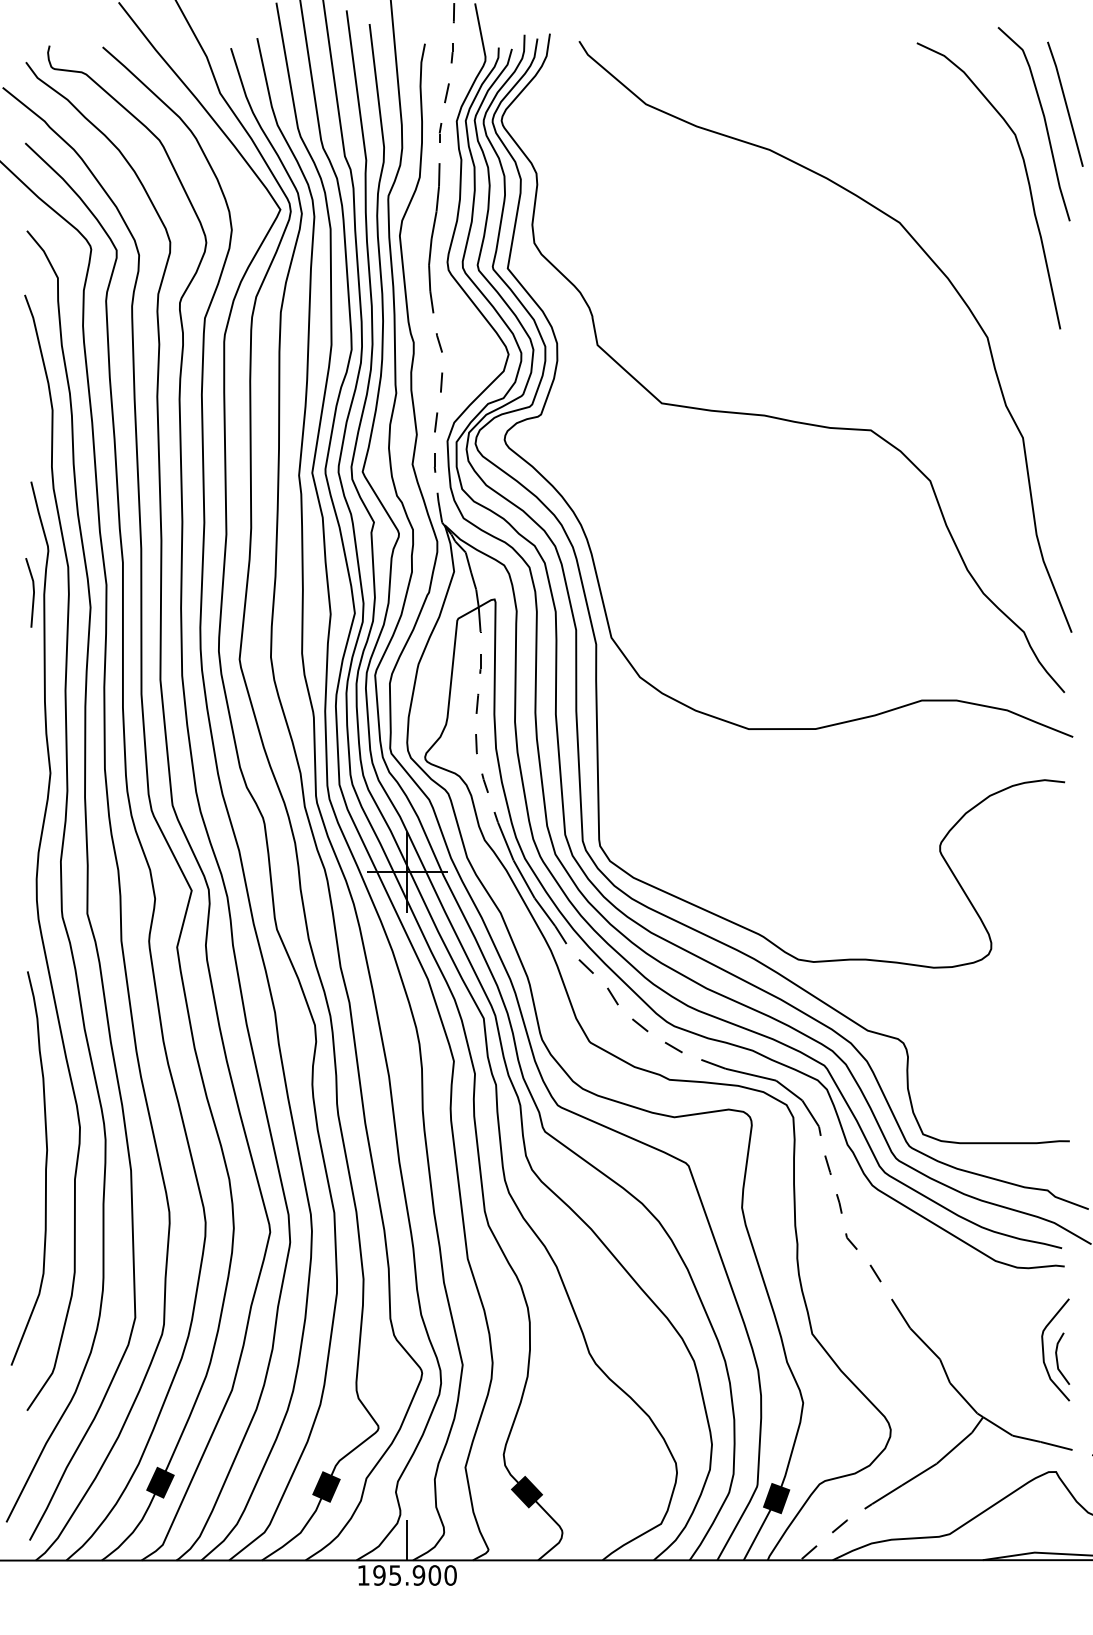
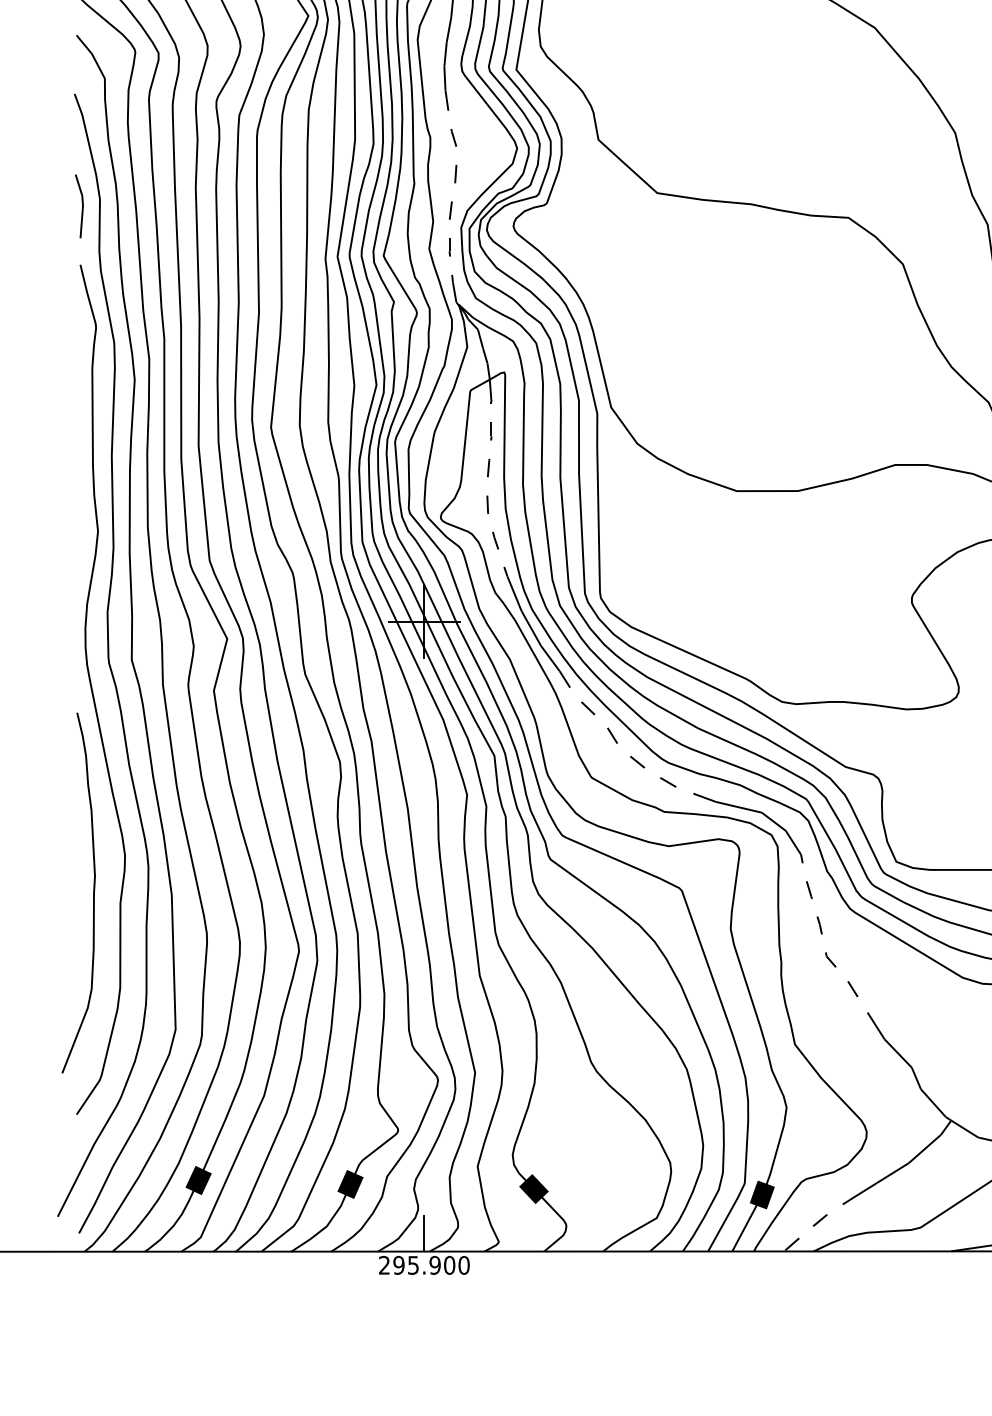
line: (33, 592) -> (82, 206), moved
text: (363, 1575) -> (384, 1265), 195.900 -> 295.900

